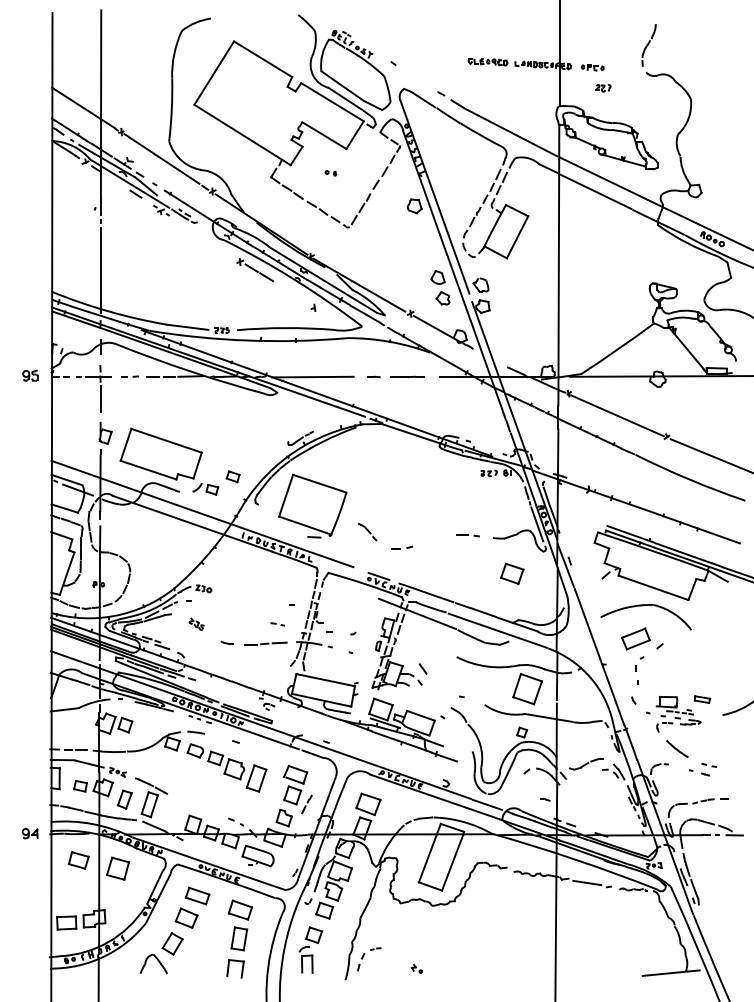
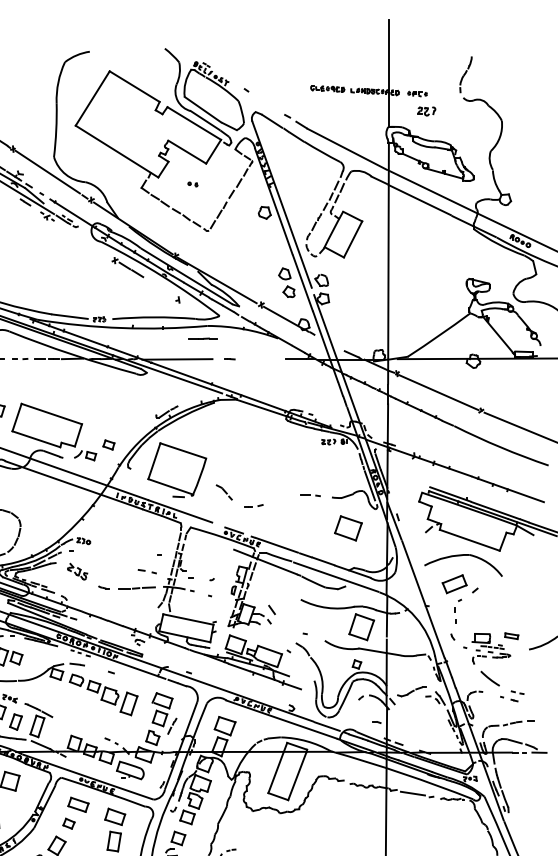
part: (603, 88) -> (426, 111), size x1.4
line: (407, 376) -> (202, 338), moved
part: (512, 573) -> (348, 527), size x1.4
part: (196, 623) -> (77, 570), size x1.6
part: (277, 624) -> (147, 571), size x1.6
part: (186, 917) -> (68, 823), size x0.6

